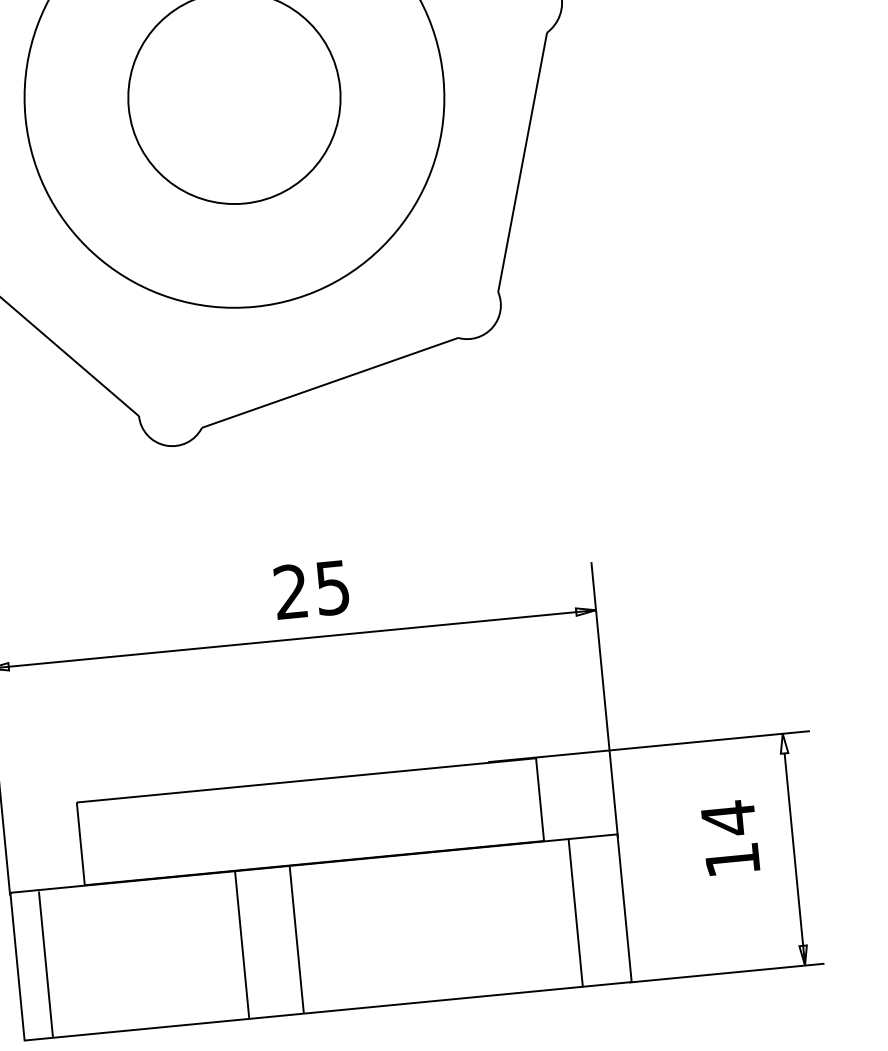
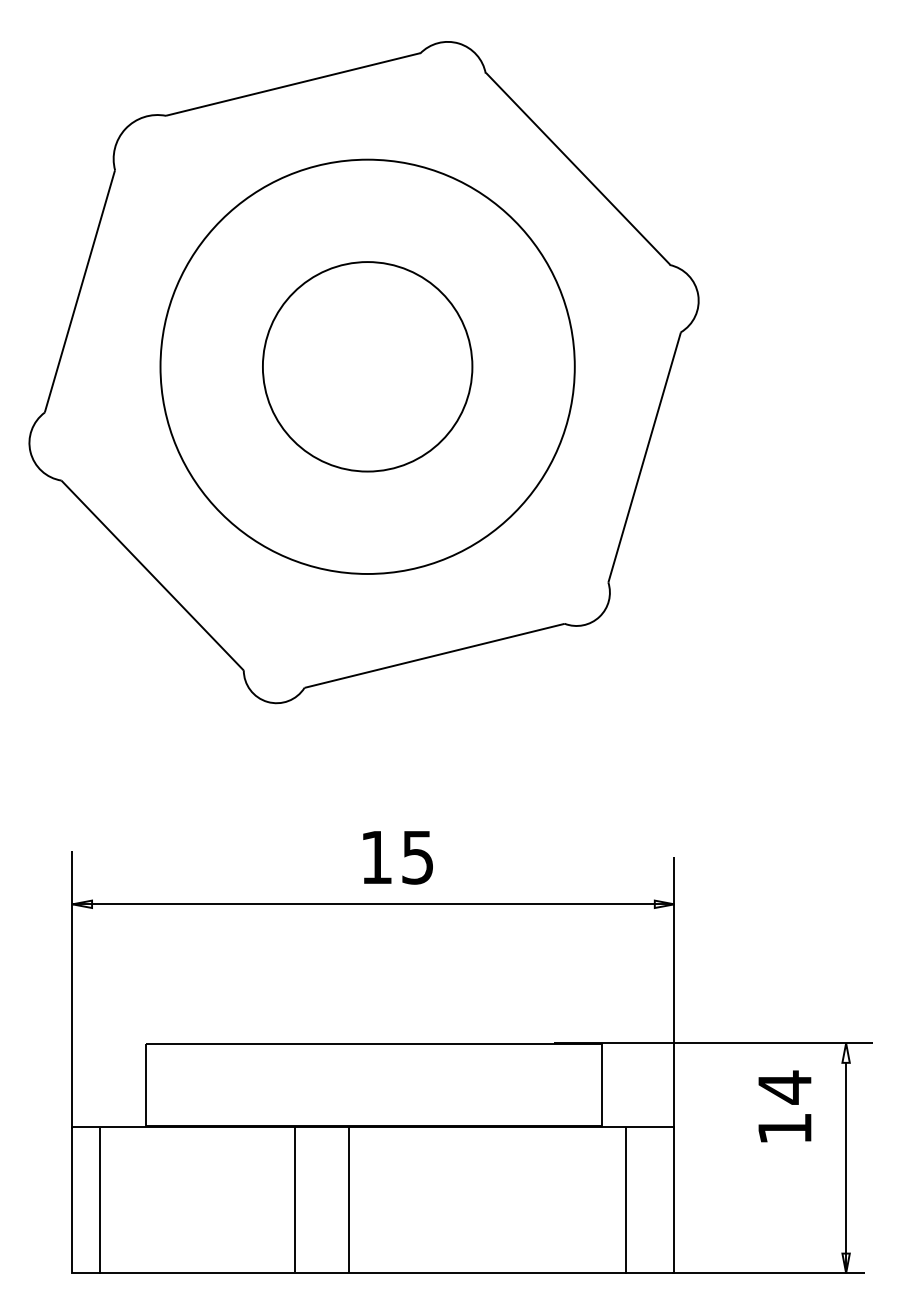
text: (289, 591) -> (375, 856), 25 -> 15
text: (729, 837) -> (784, 1106), moved

